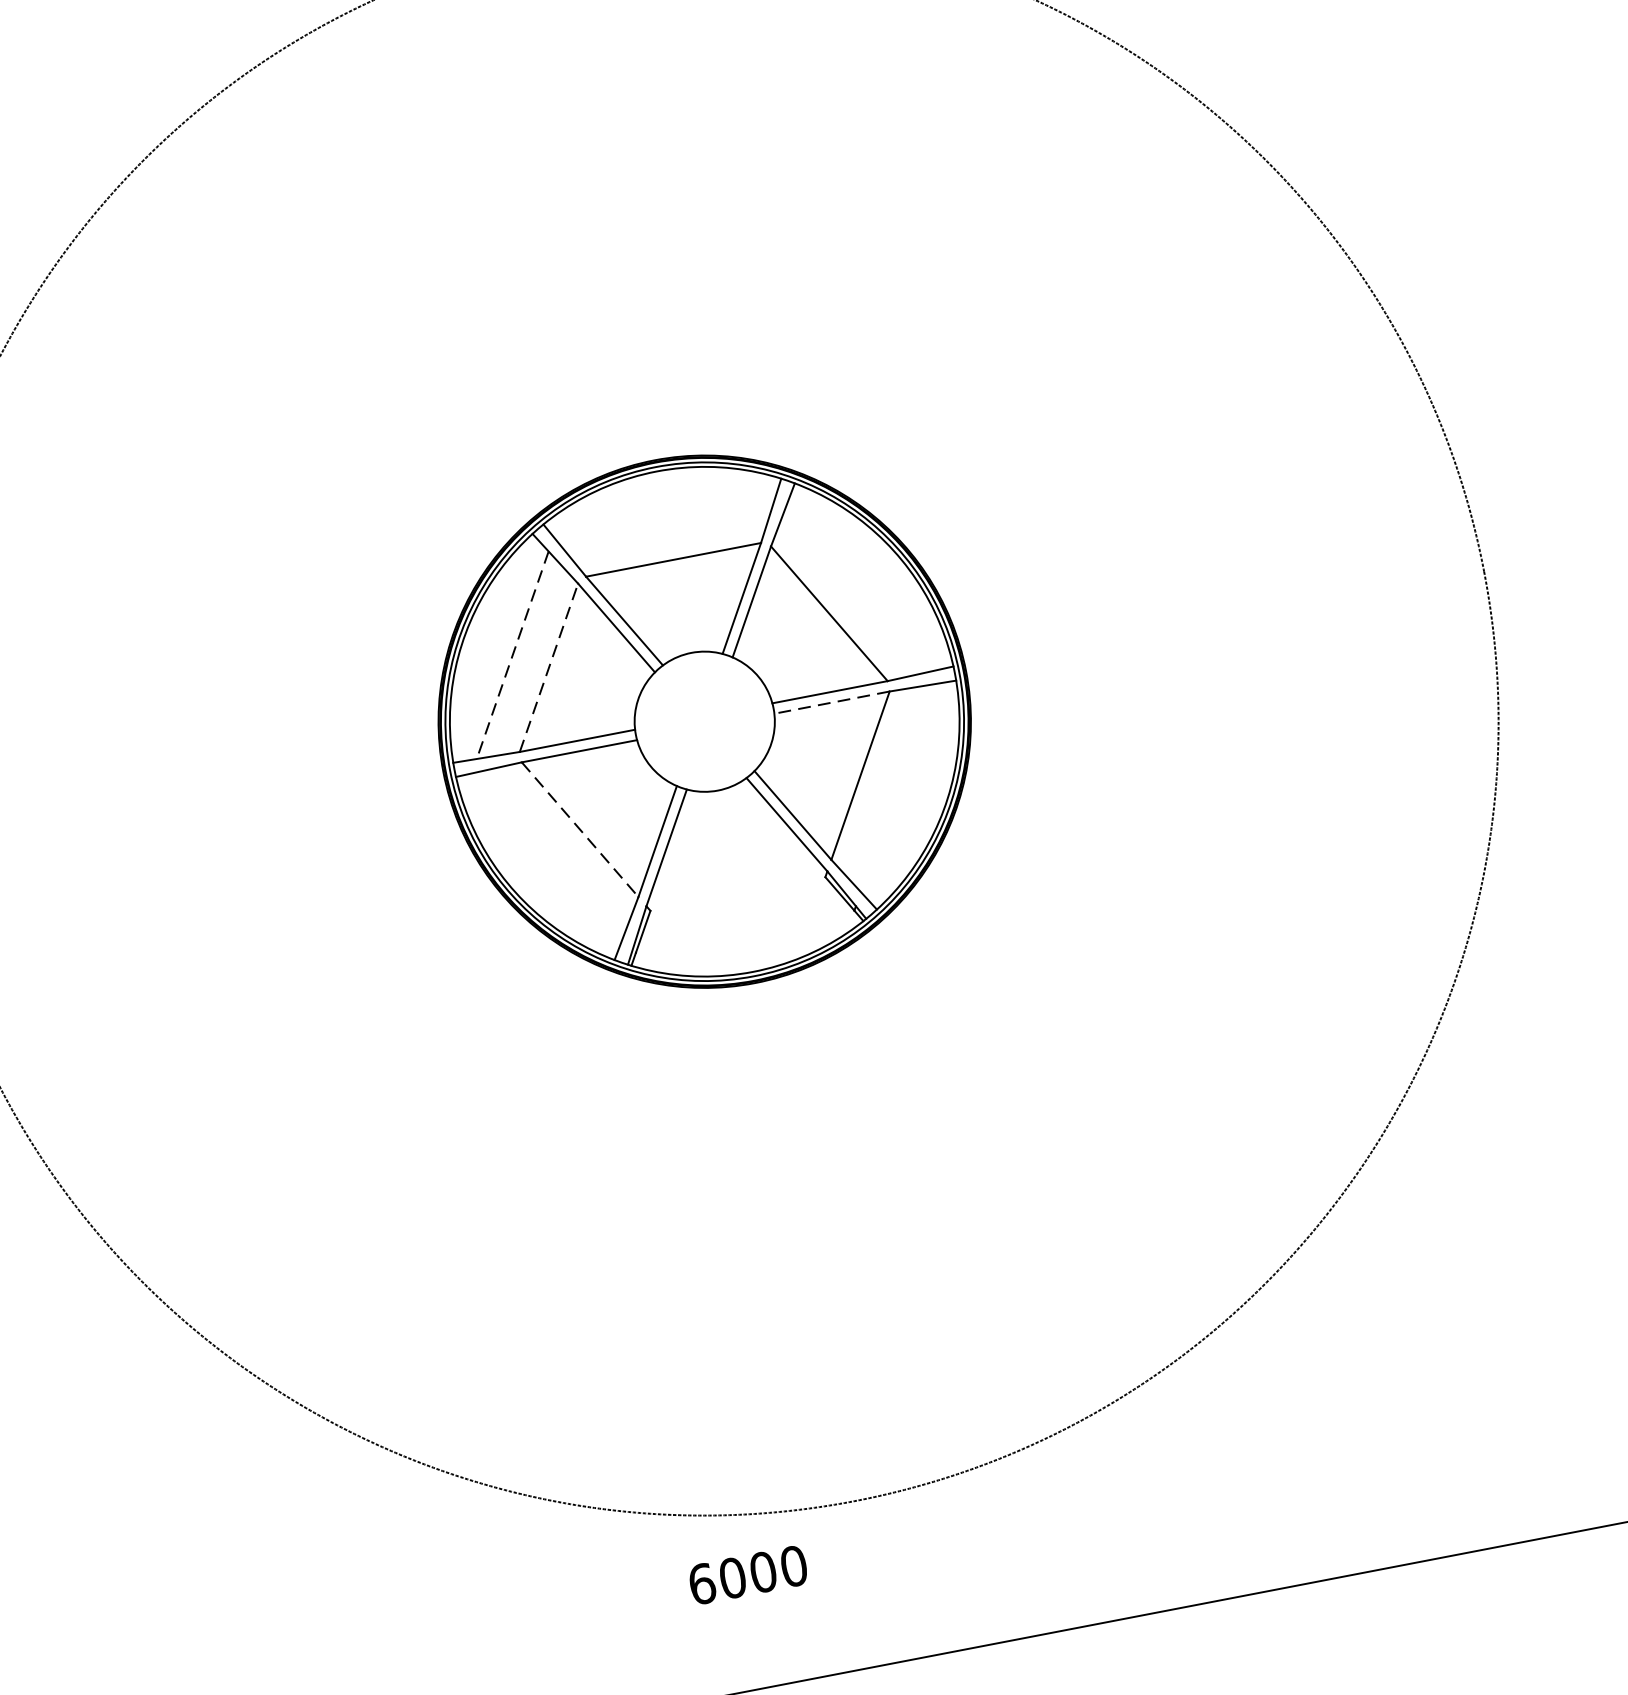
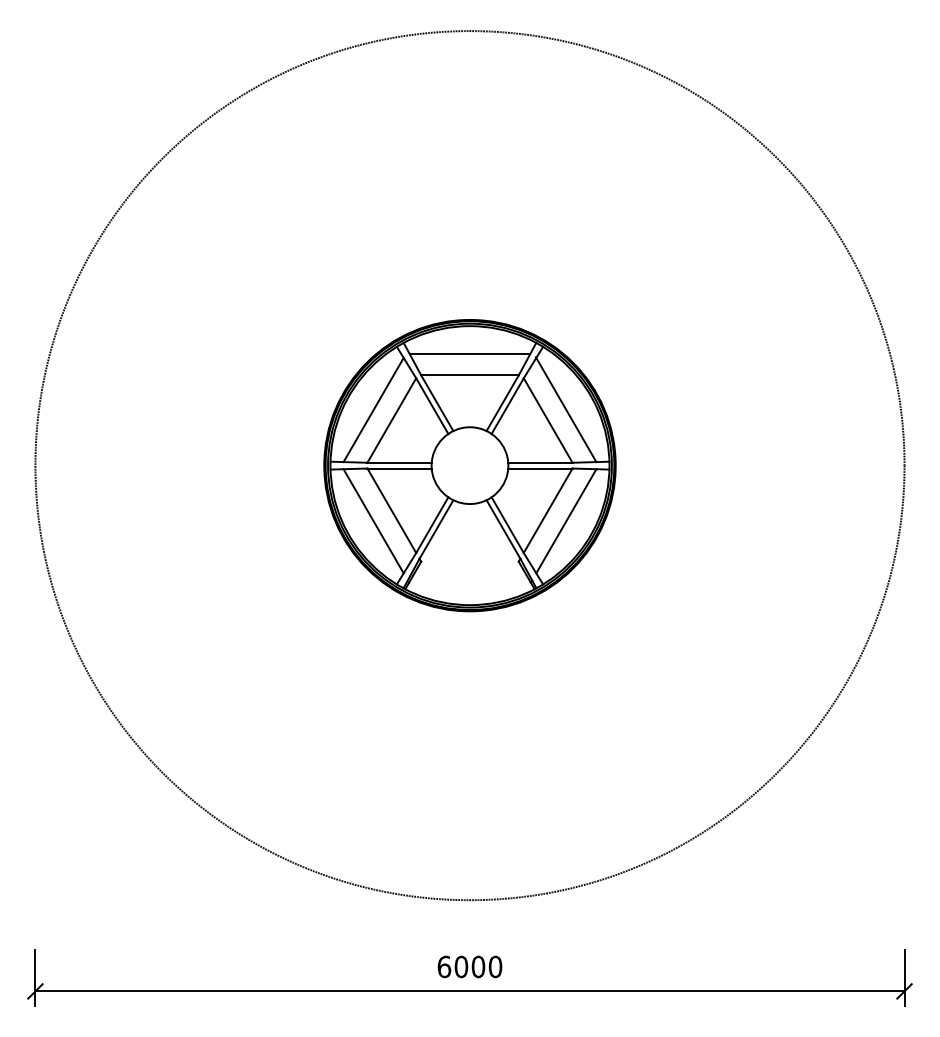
line: (665, 522) -> (469, 354), added
line: (856, 588) -> (565, 409), added
line: (512, 656) -> (373, 410), dashed -> solid
line: (548, 667) -> (391, 420), dashed -> solid
line: (830, 702) -> (539, 468), dashed -> solid
line: (897, 788) -> (566, 521), added
line: (579, 829) -> (391, 510), dashed -> solid
line: (550, 855) -> (373, 521), added
text: (747, 1574) -> (469, 966), moved

